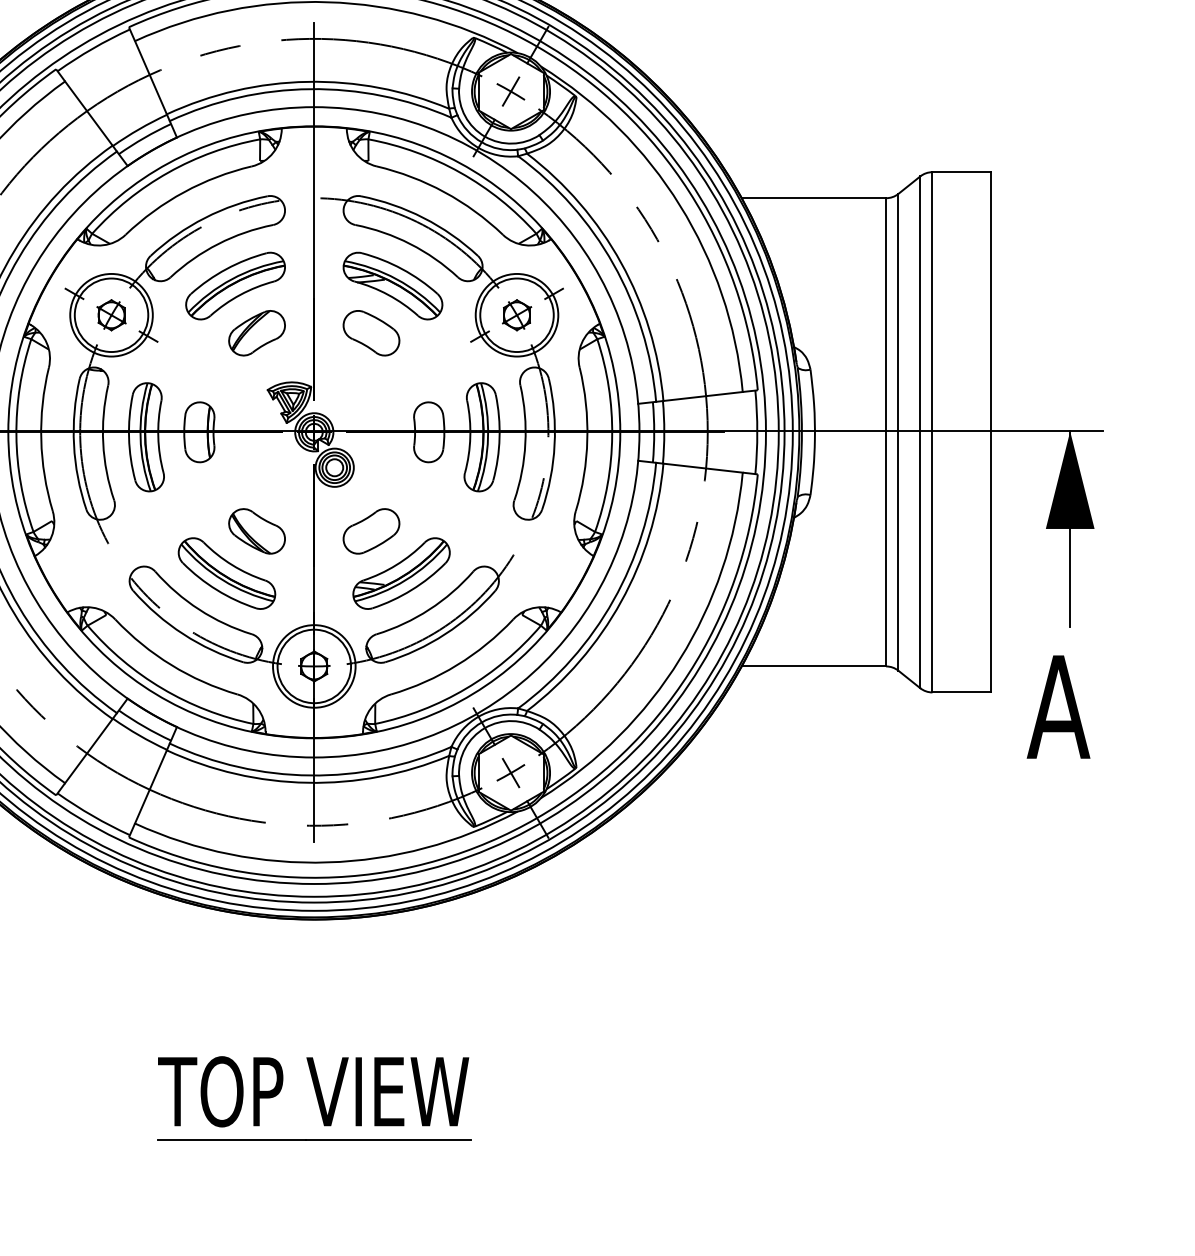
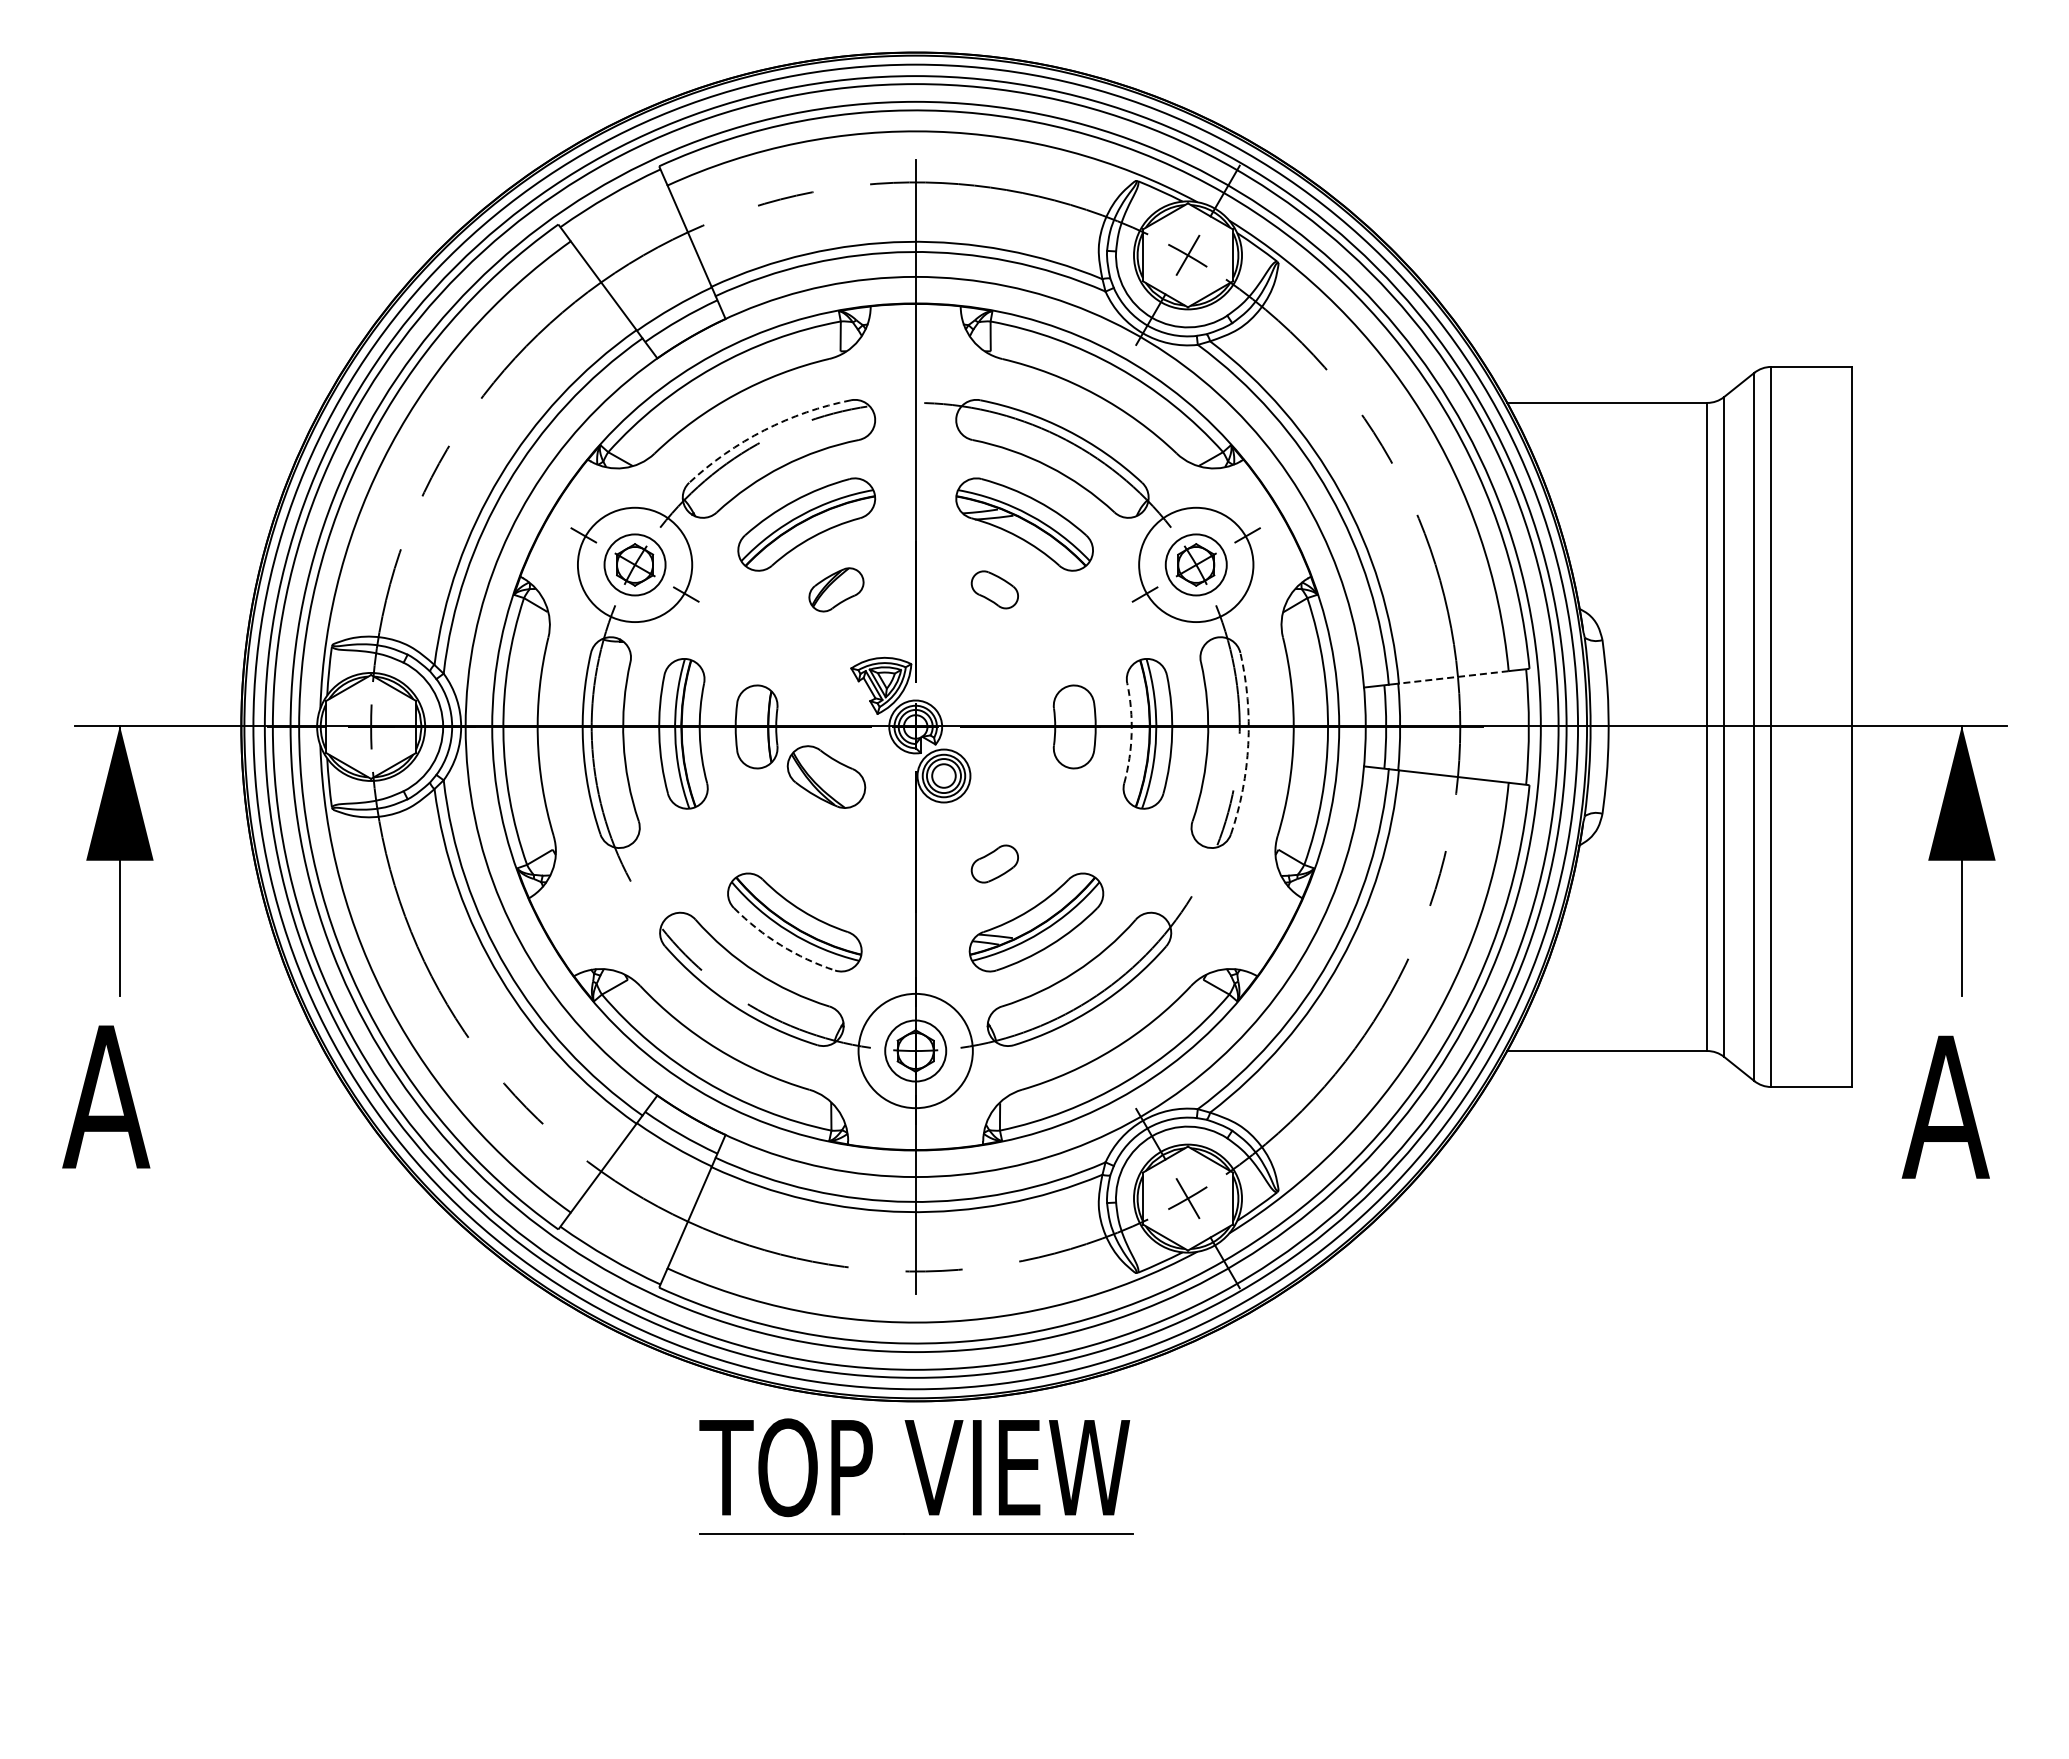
arc: (205, 218) -> (764, 430), solid -> dashed
circle: (111, 314) -> (634, 564), size x0.6
circle: (517, 314) -> (1196, 564), size x0.6
part: (257, 333) -> (836, 589), size x0.7
part: (371, 333) -> (994, 589), size x0.6
line: (702, 396) -> (1453, 677), solid -> dashed
arc: (470, 437) -> (1131, 733), solid -> dashed
arc: (554, 444) -> (1248, 744), solid -> dashed
part: (257, 530) -> (826, 776), moved
part: (371, 530) -> (994, 863), size x0.6
arc: (216, 590) -> (780, 945), solid -> dashed
circle: (314, 666) -> (915, 1050), size x0.6
part: (314, 1098) -> (916, 1476), moved

